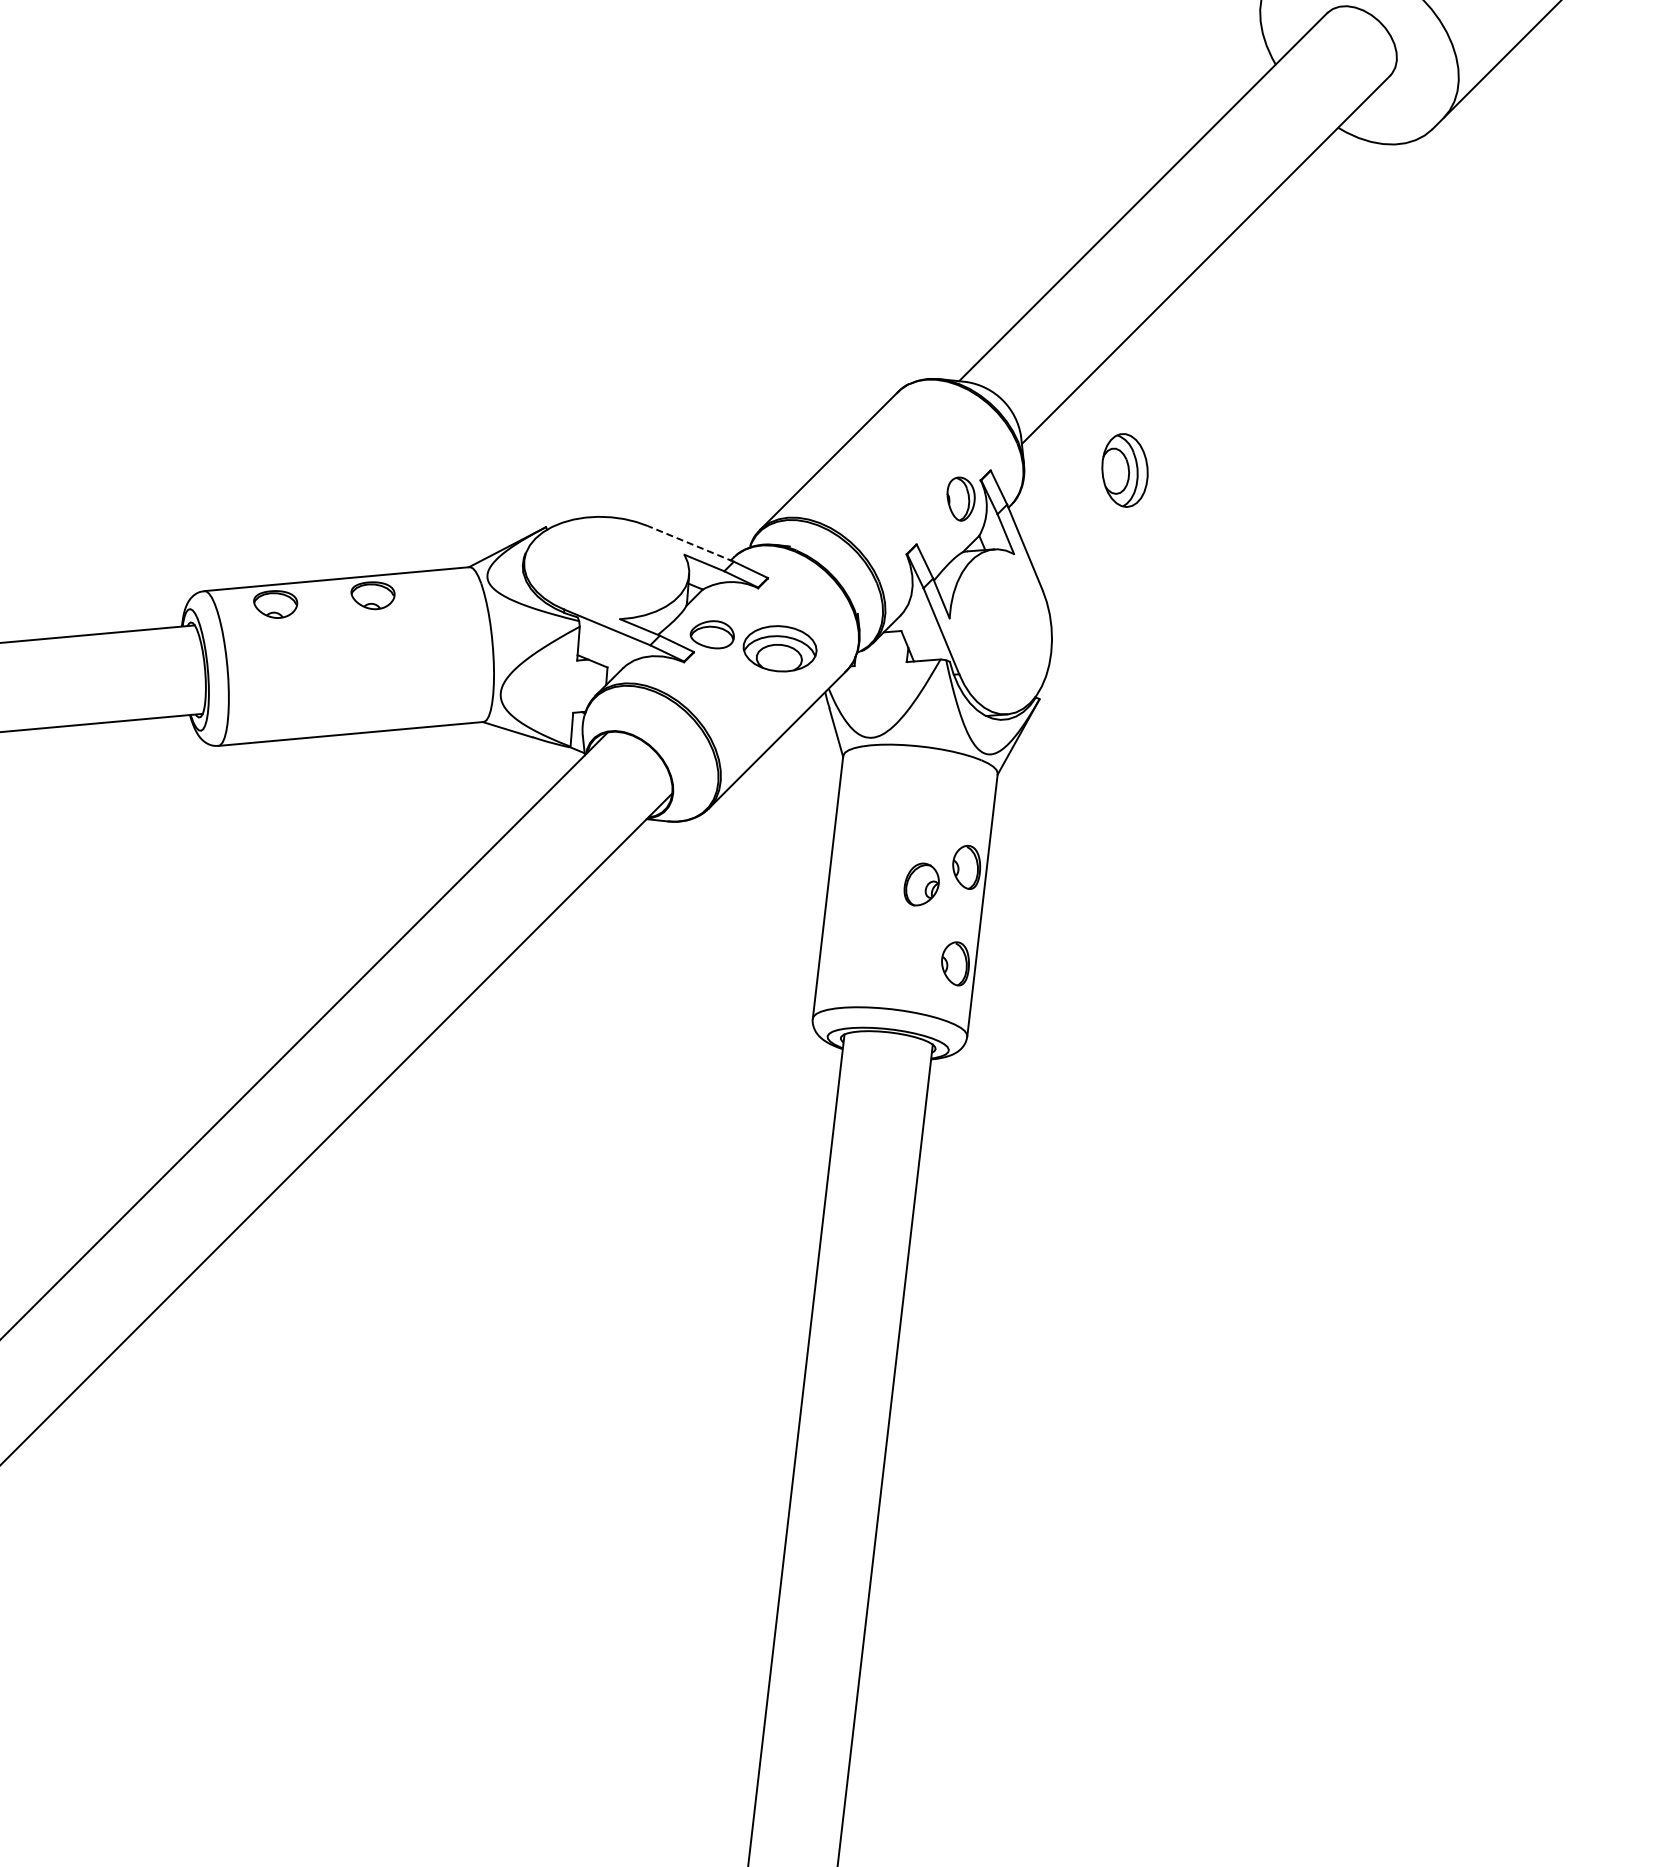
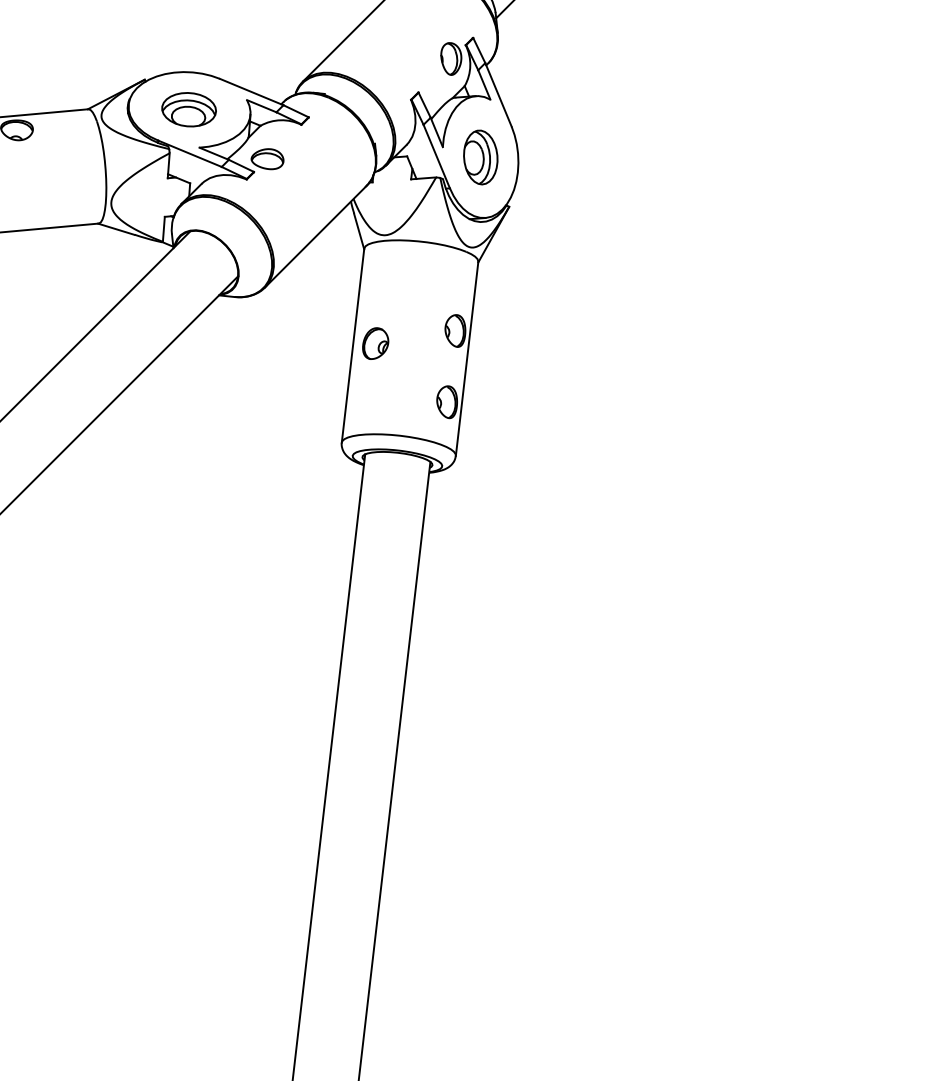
part: (1124, 470) -> (480, 157), moved
line: (690, 543) -> (251, 91), dashed -> solid
part: (779, 648) -> (188, 109), moved
part: (921, 884) -> (375, 343), moved

